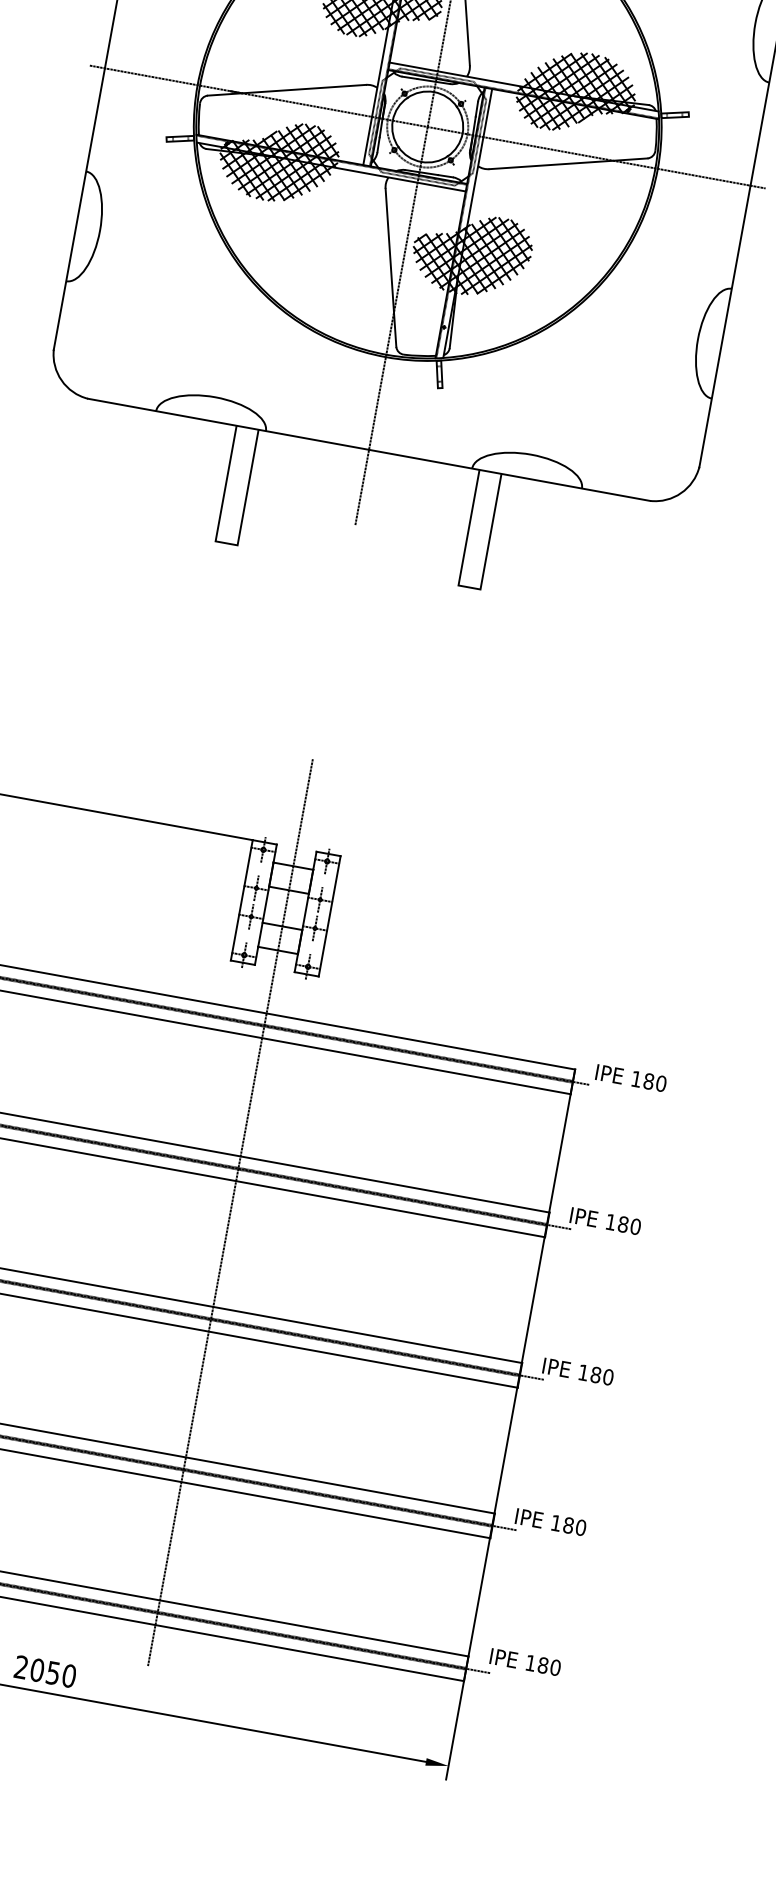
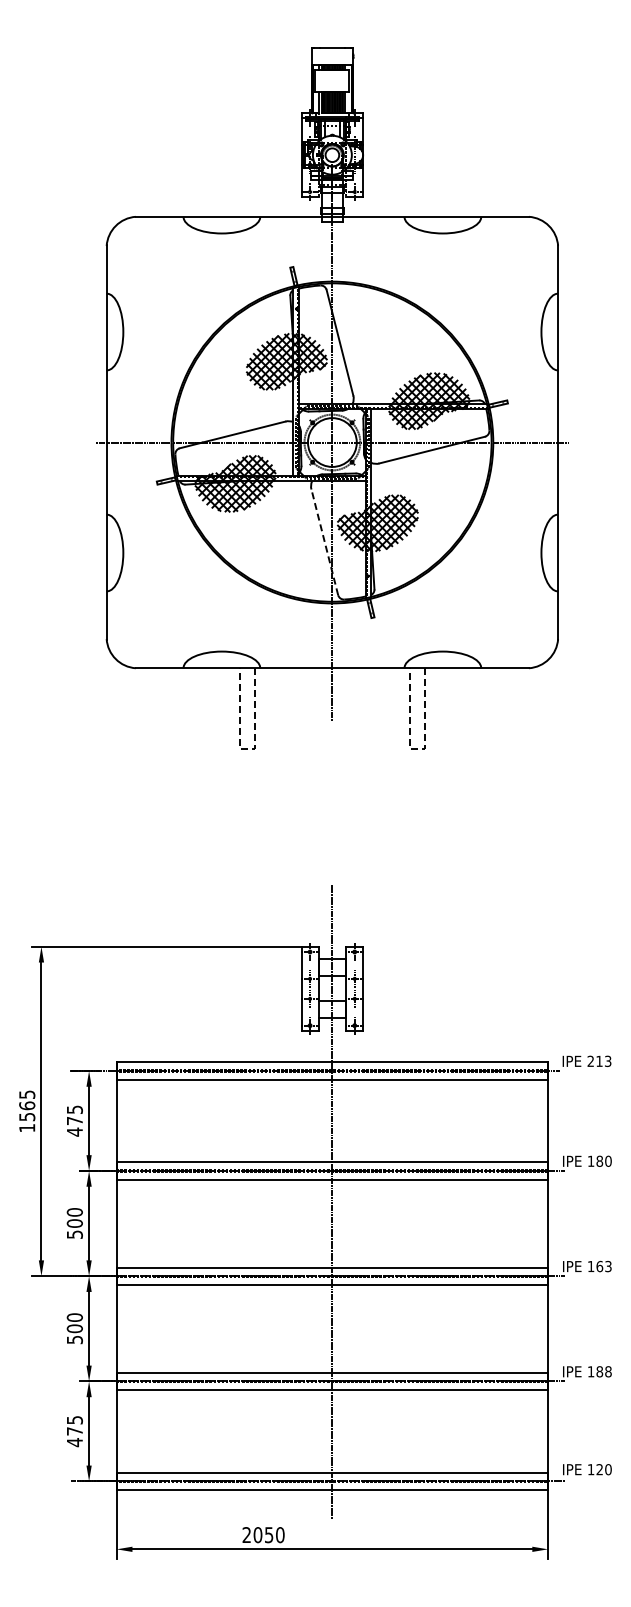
line: (390, 266) -> (324, 541), solid -> dashed
line: (226, 543) -> (247, 749), solid -> dashed
line: (469, 588) -> (417, 749), solid -> dashed
text: (648, 1081) -> (599, 1061), 180 -> 213
text: (601, 1375) -> (603, 1266), 180 -> 163
text: (581, 1527) -> (608, 1371), 180 -> 188
text: (542, 1665) -> (599, 1469), 180 -> 120

